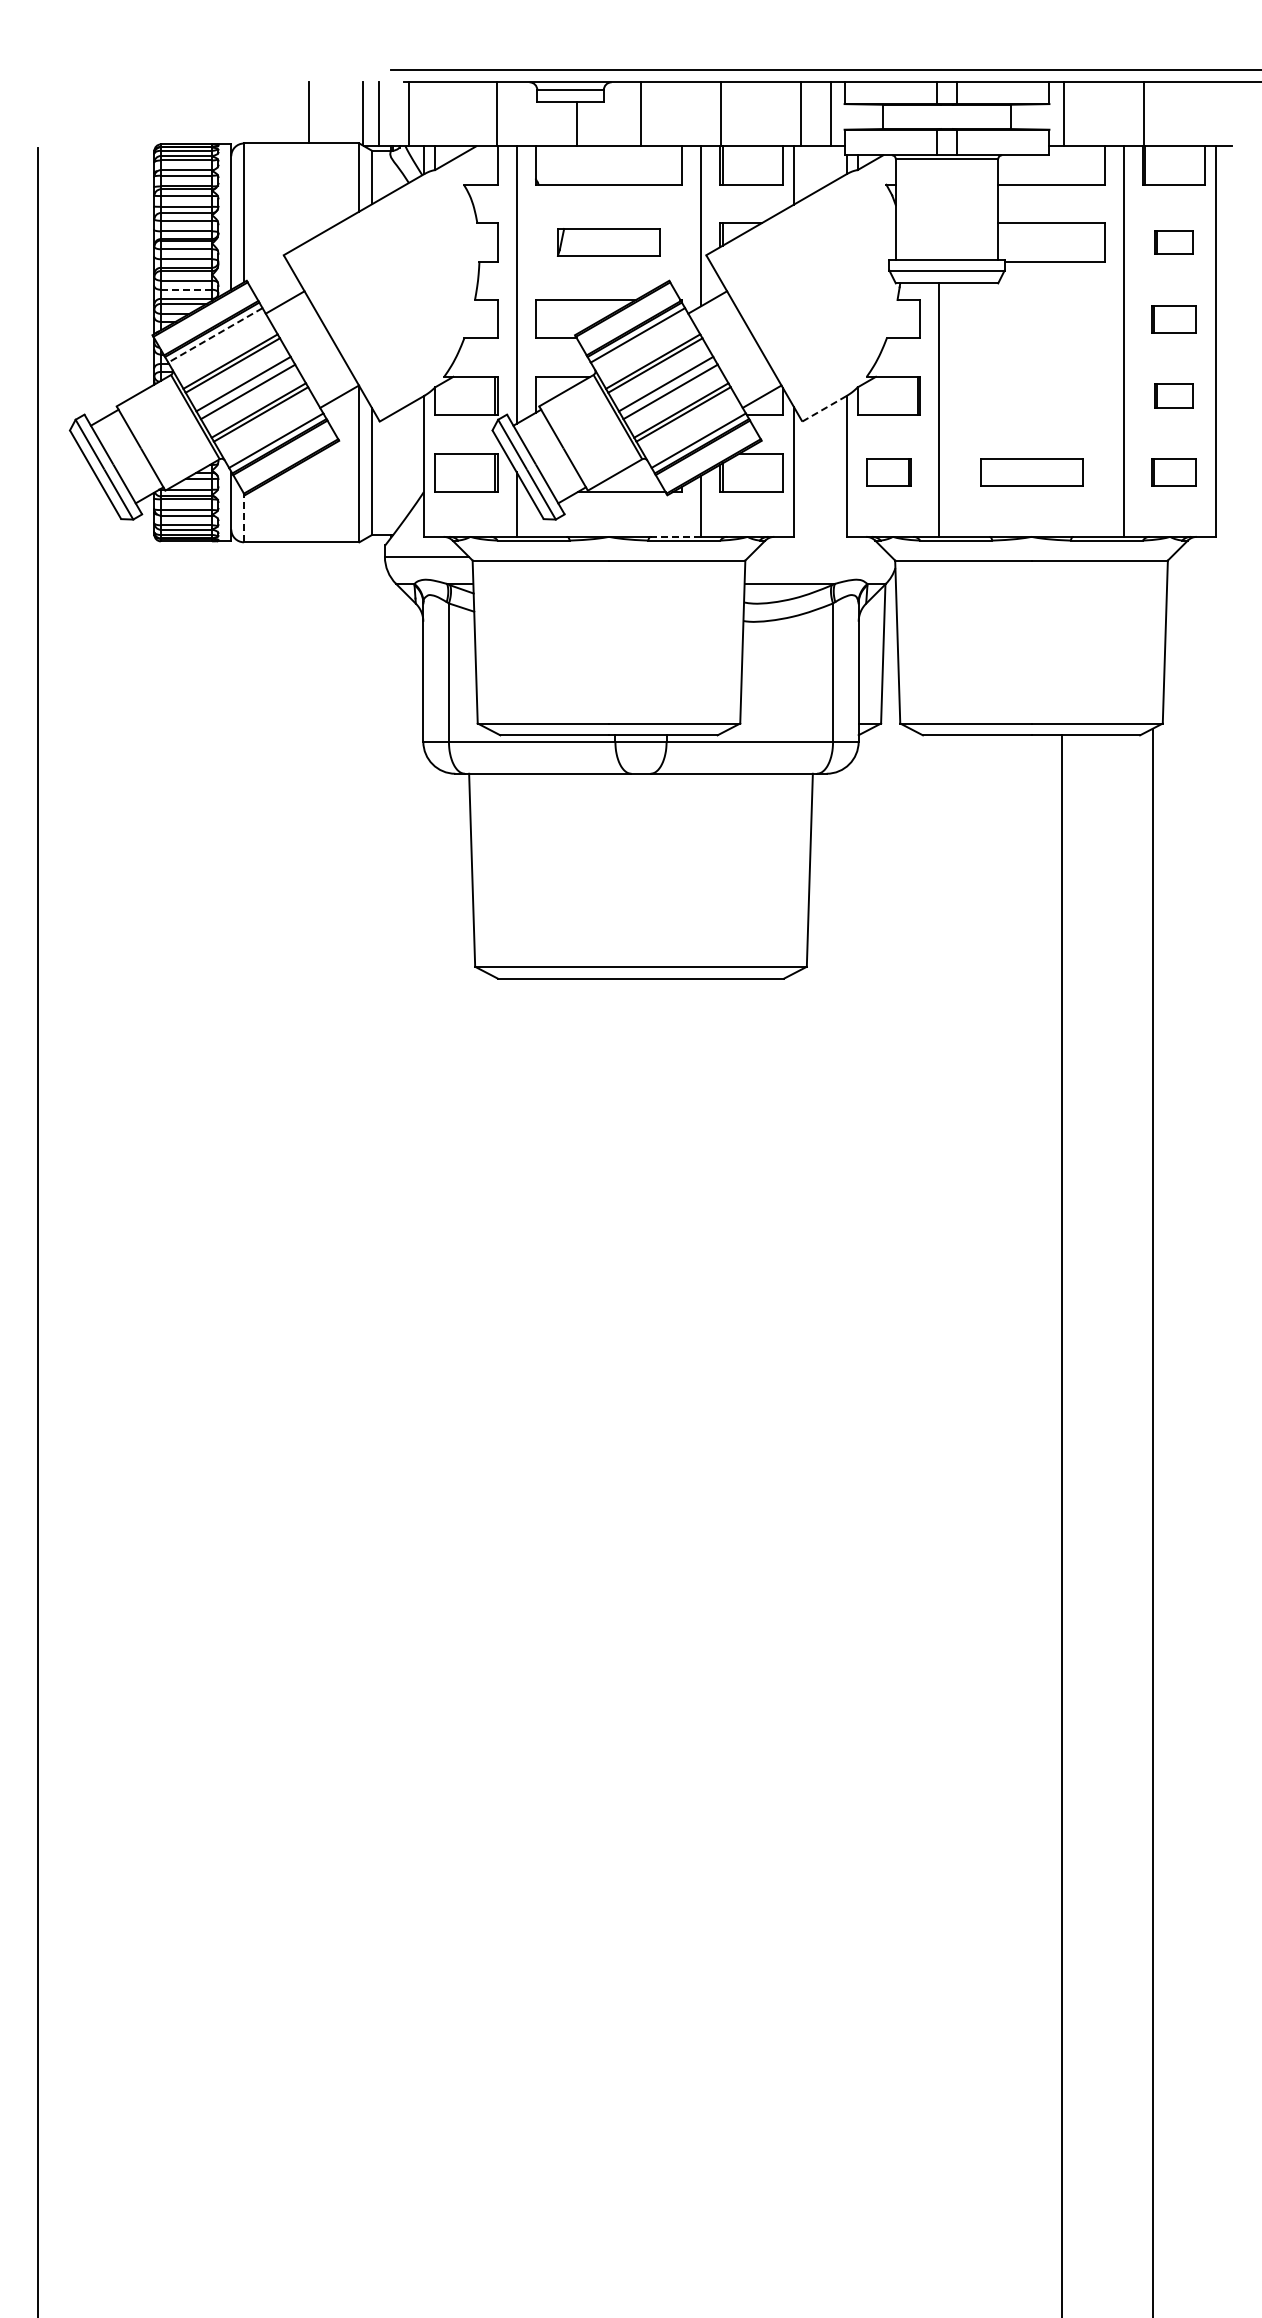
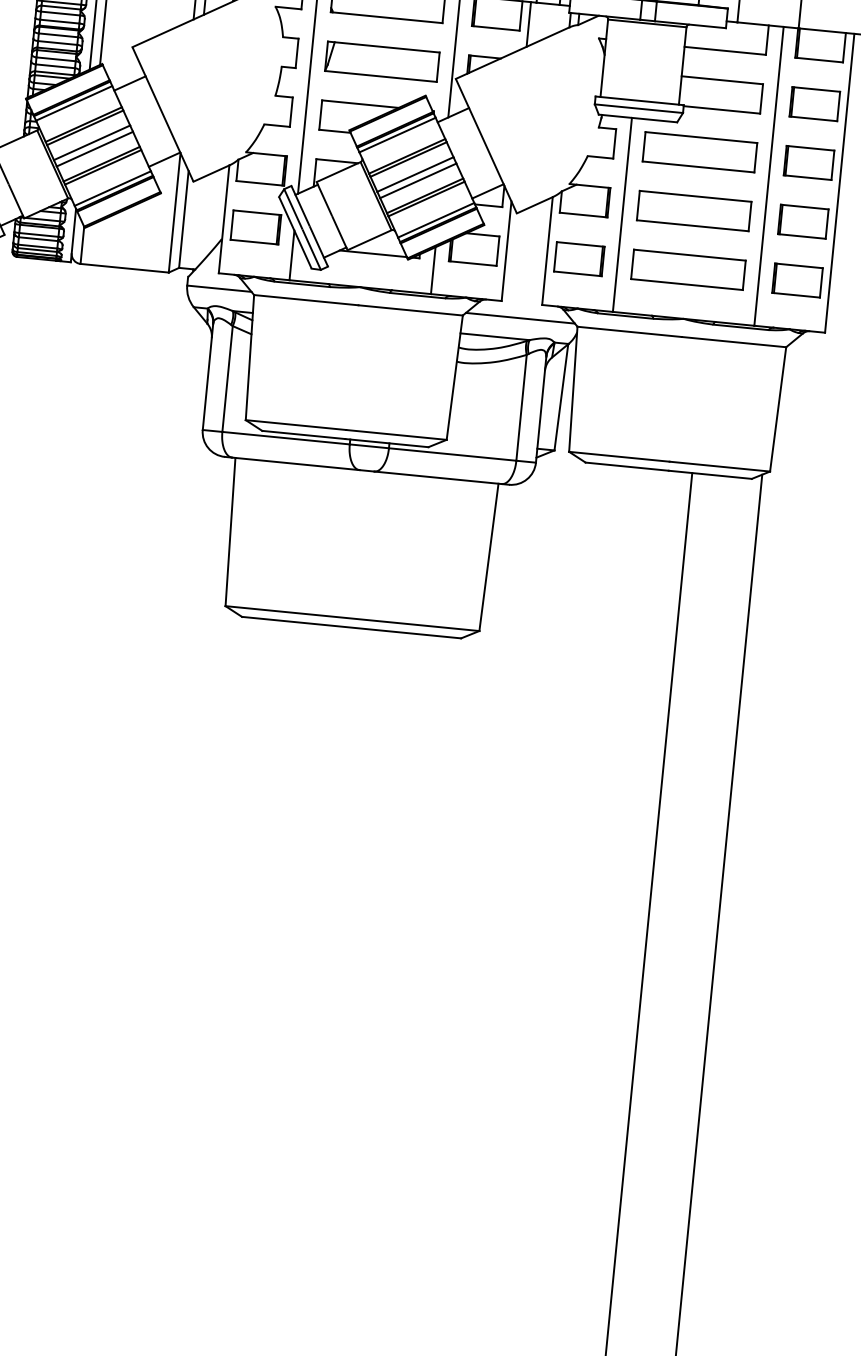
part: (608, 242) -> (381, 61), size x1.43
part: (1173, 242) -> (814, 104), size x1.67
line: (186, 289) -> (55, 66), dashed -> solid
part: (1031, 318) -> (699, 151), added
part: (1173, 318) -> (808, 162), size x1.43
line: (215, 335) -> (74, 103), dashed -> solid
part: (1031, 395) -> (694, 210), added
part: (1173, 395) -> (802, 221), size x1.67
line: (824, 408) -> (534, 205), dashed -> solid
part: (888, 472) -> (579, 258), size x1.43
part: (1031, 472) -> (688, 269), size x1.43
part: (1173, 472) -> (797, 280), size x1.43
line: (244, 517) -> (82, 244), dashed -> solid
line: (675, 536) -> (411, 291), dashed -> solid
line: (820, 556) -> (520, 318), added

